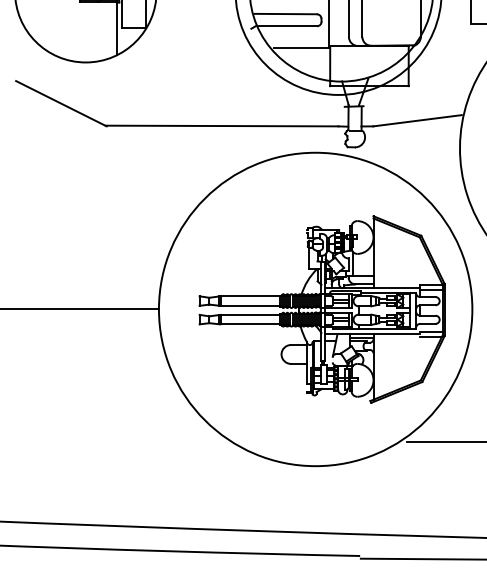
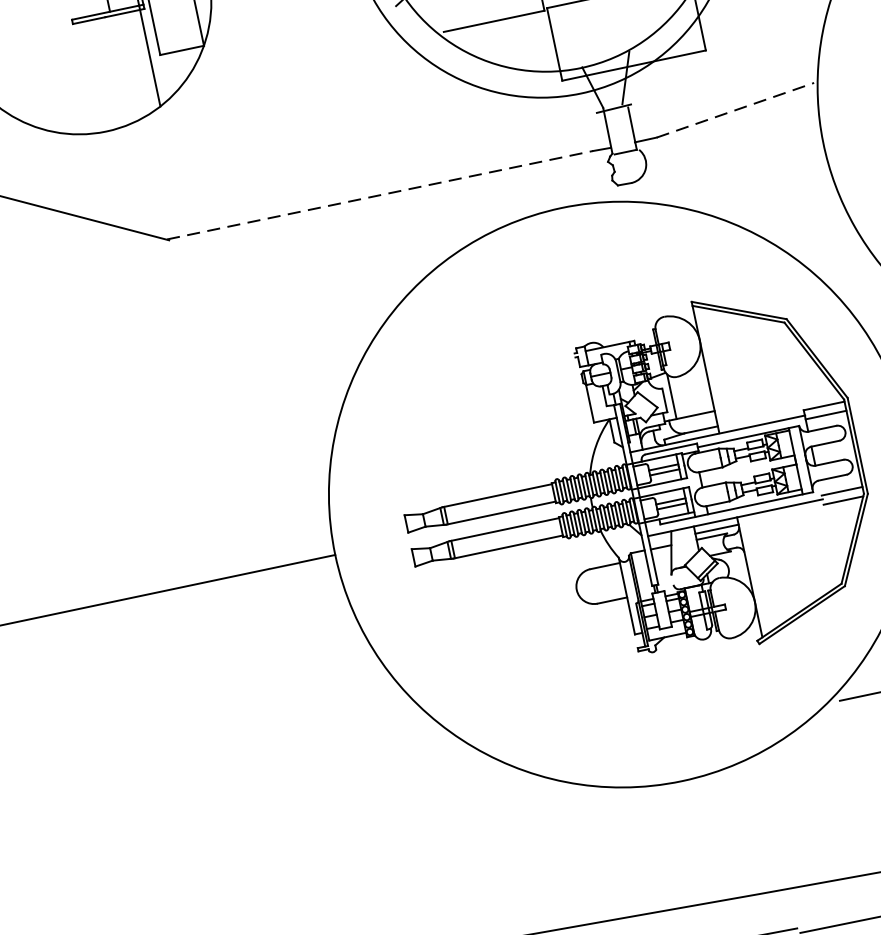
line: (417, 120) -> (735, 109), solid -> dashed
line: (222, 126) -> (380, 195), solid -> dashed

